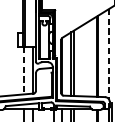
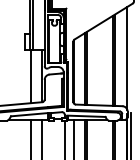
line: (109, 54) -> (127, 58), dashed -> solid
line: (24, 70) -> (31, 76), dashed -> solid

